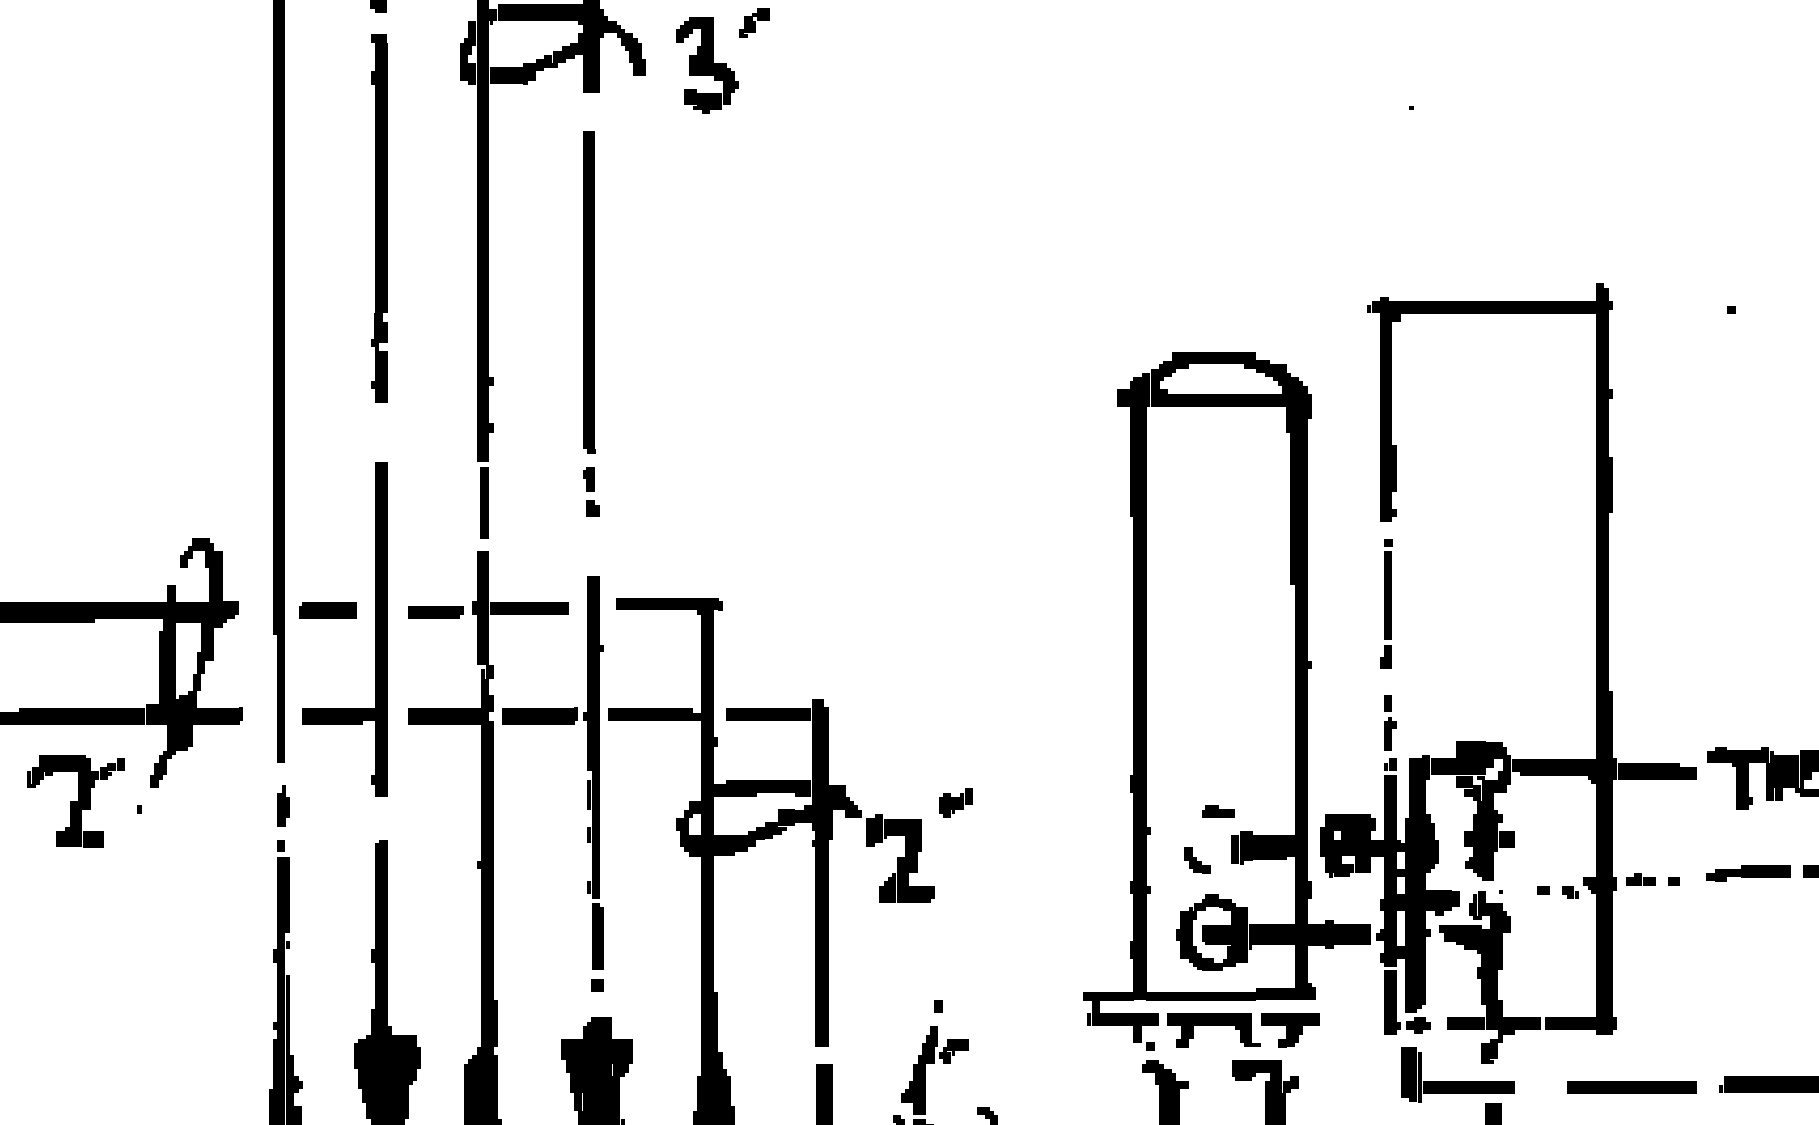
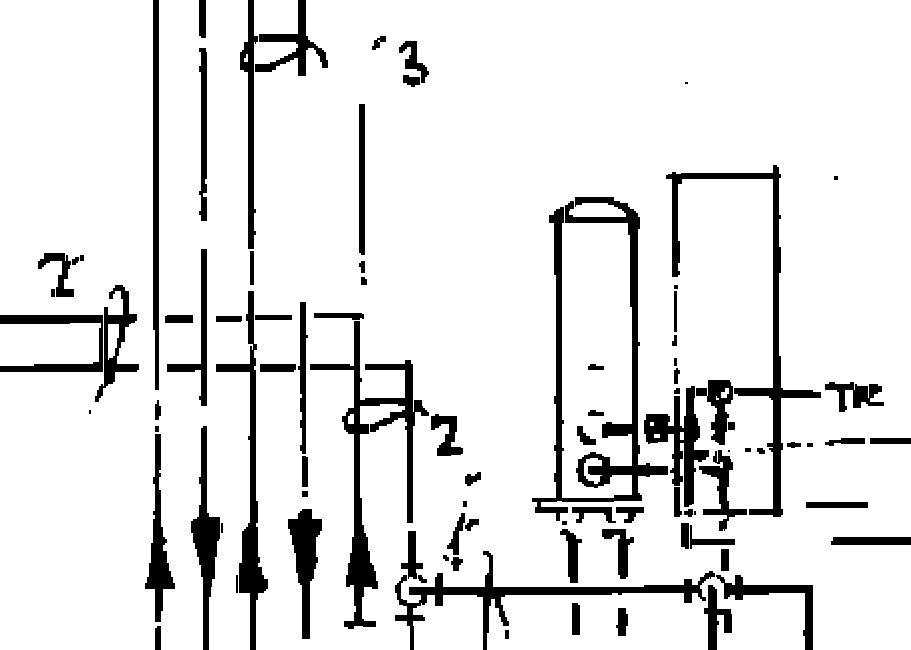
part: (707, 64) -> (413, 63), moved
part: (589, 324) -> (362, 194), moved
part: (1217, 712) -> (595, 366), added
part: (75, 800) -> (60, 274), moved
part: (954, 802) -> (472, 478), moved
part: (1195, 860) -> (585, 435), size x1.6
line: (1631, 1086) -> (836, 504), moved

